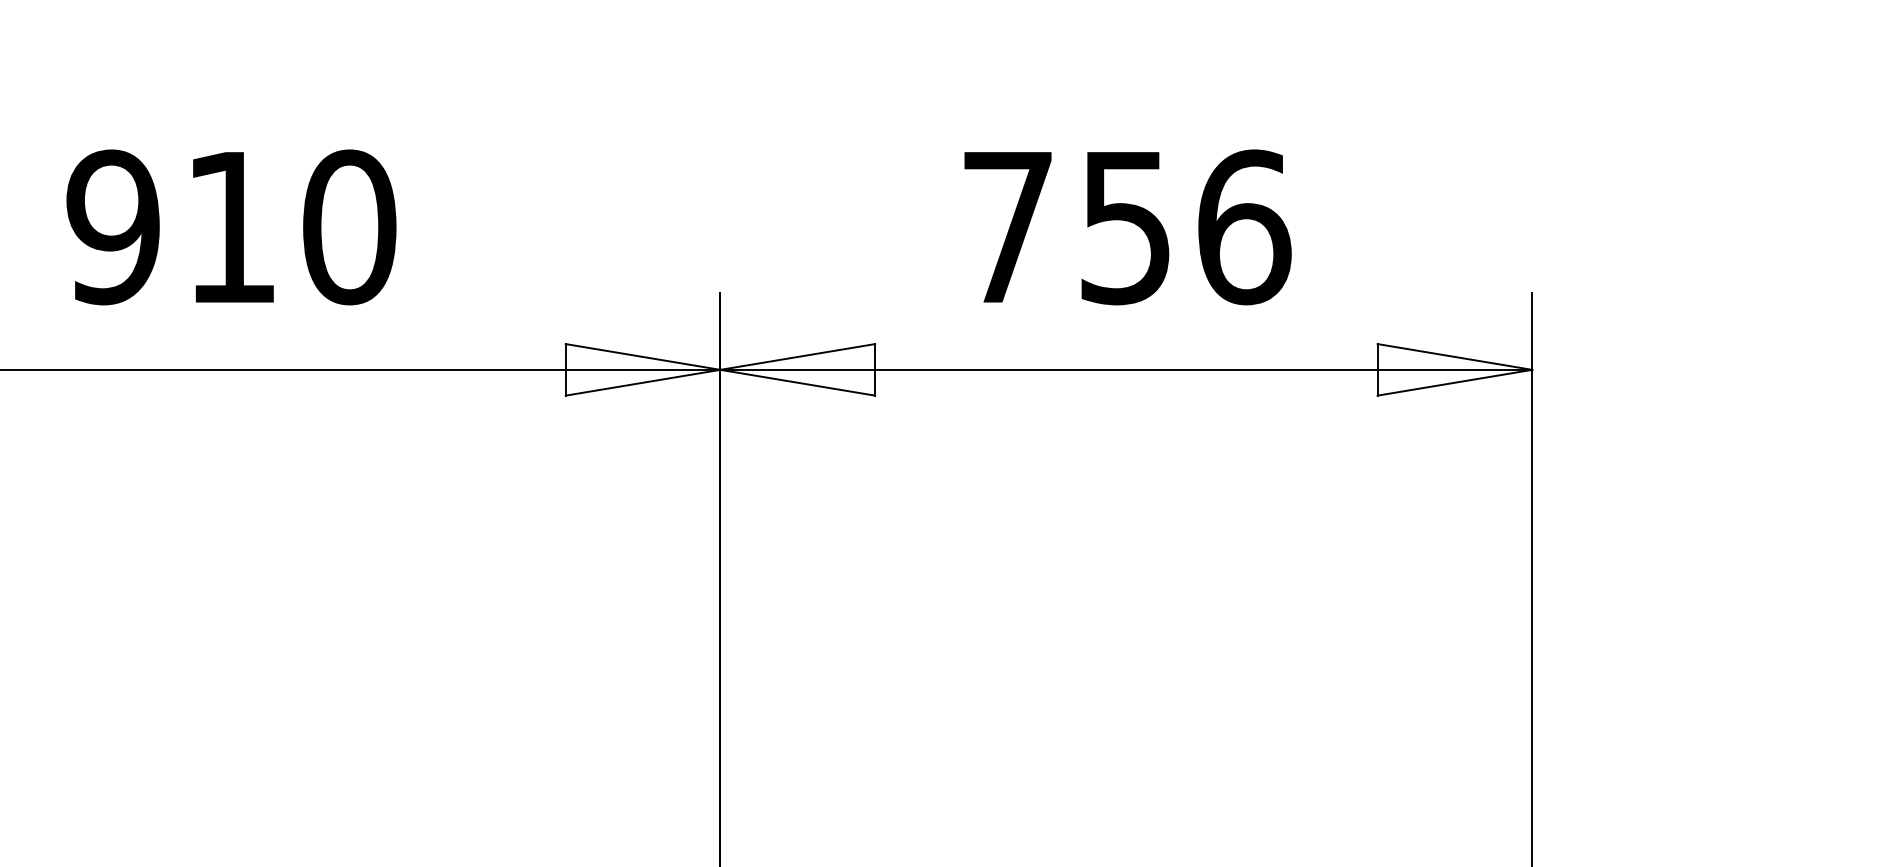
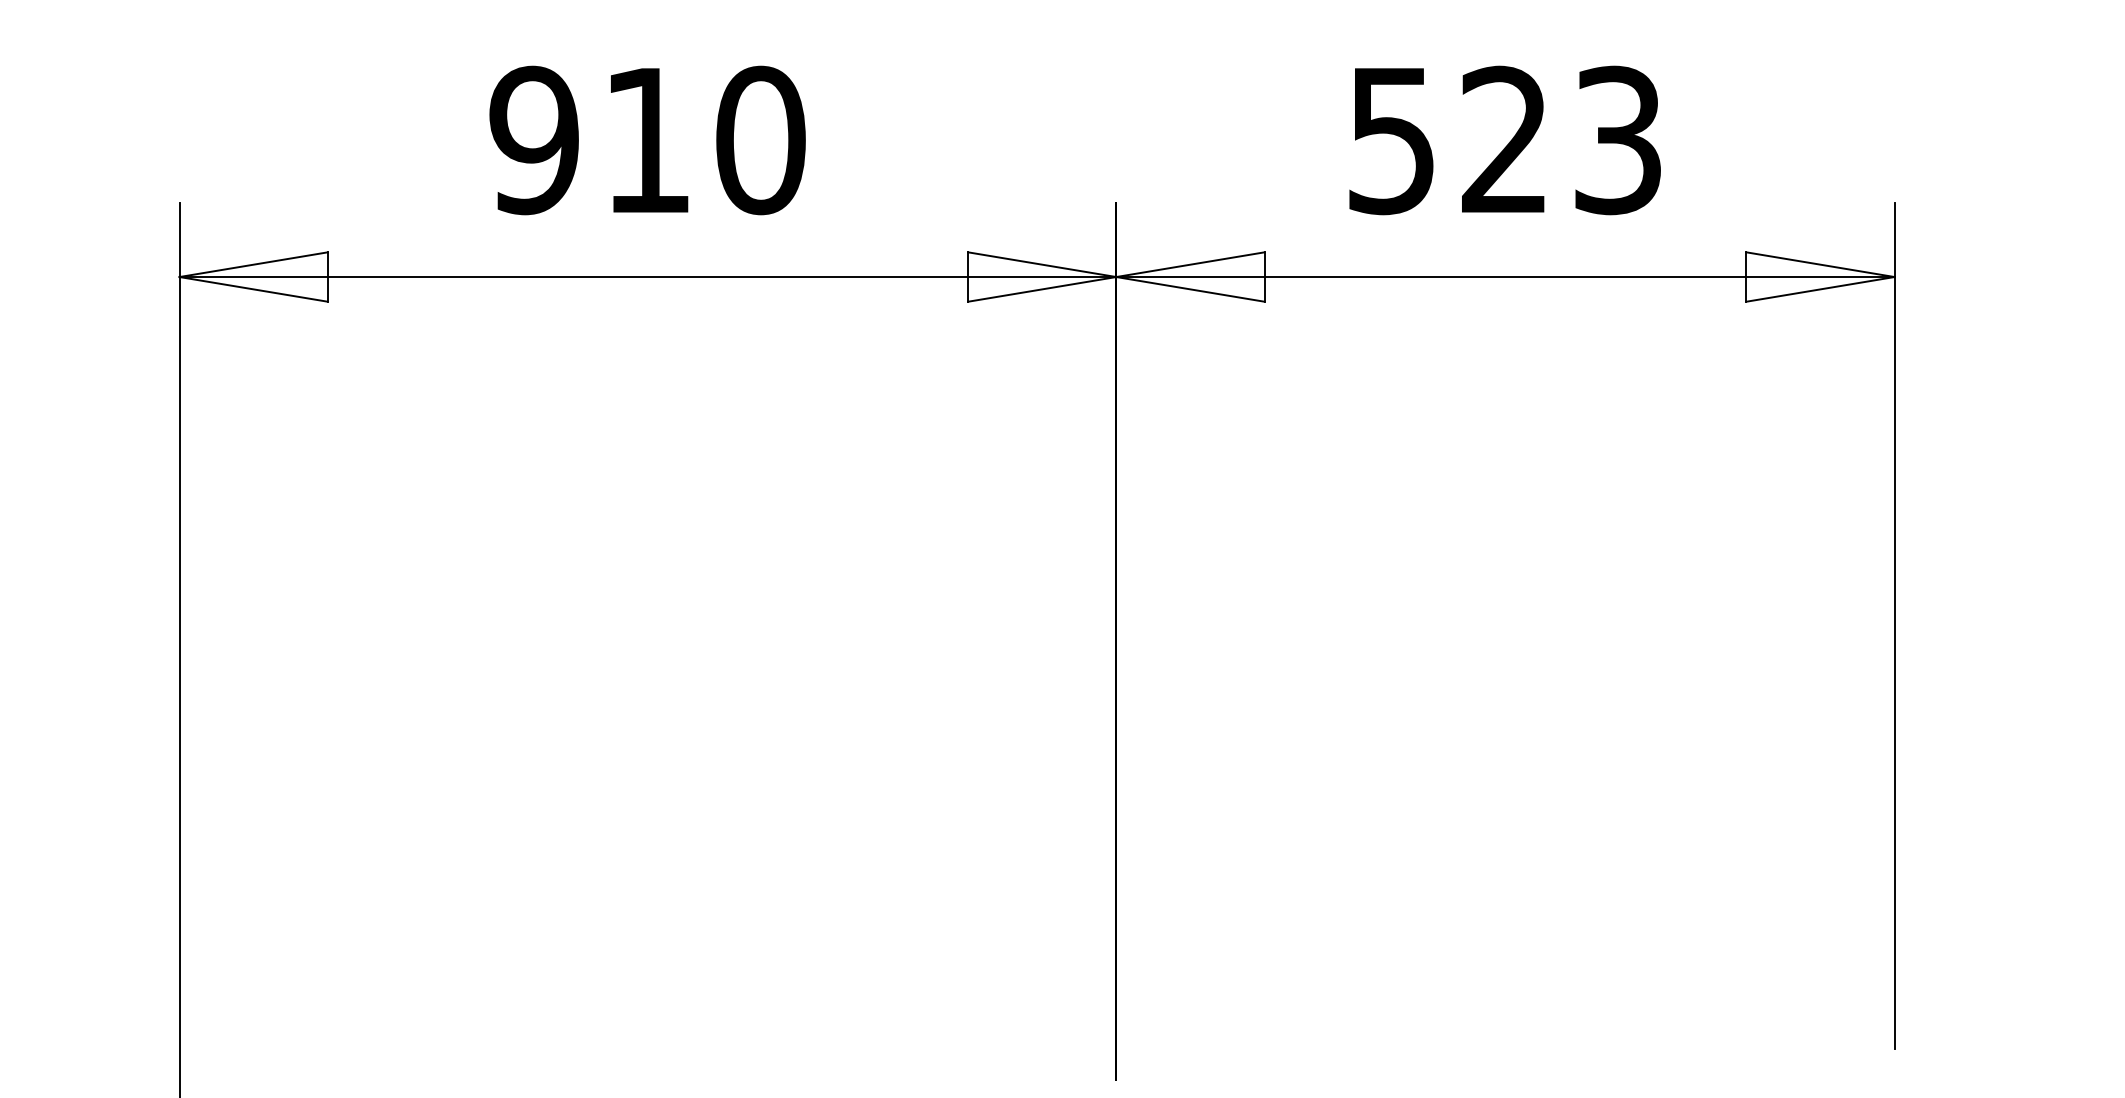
text: (1127, 227) -> (1506, 140), 756 -> 523

